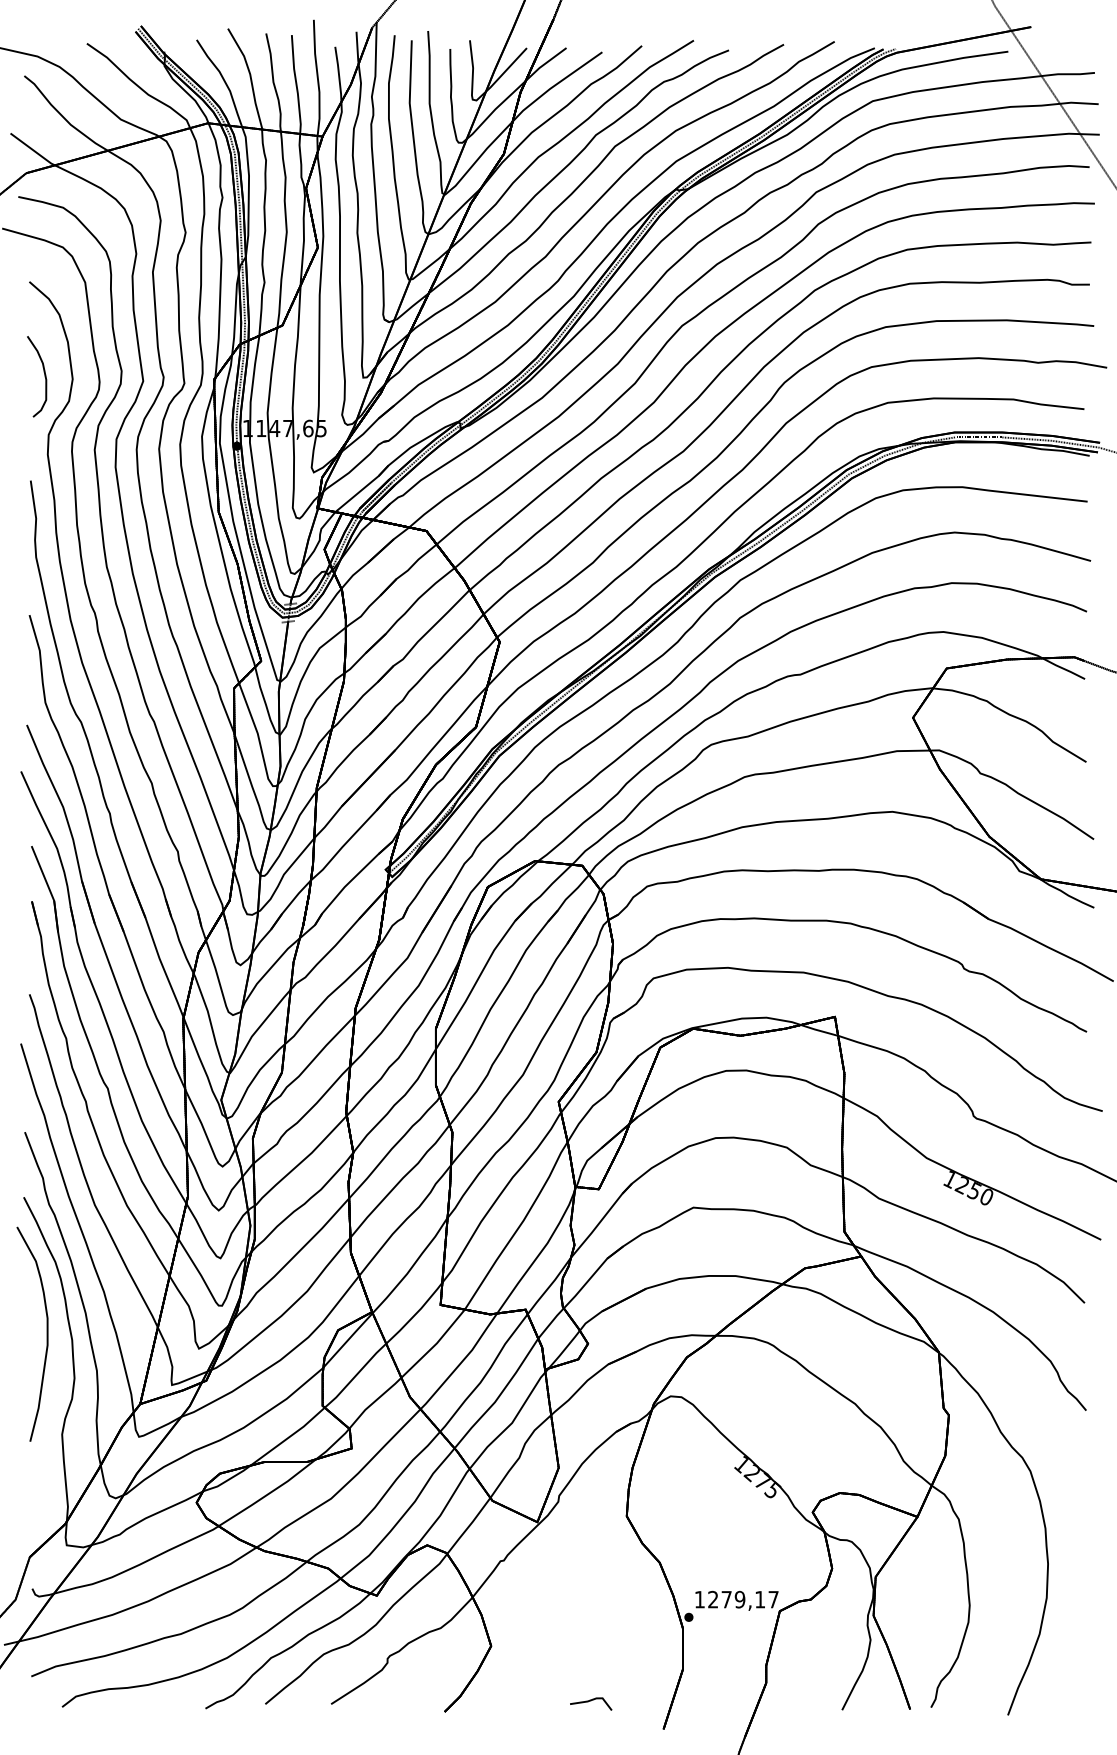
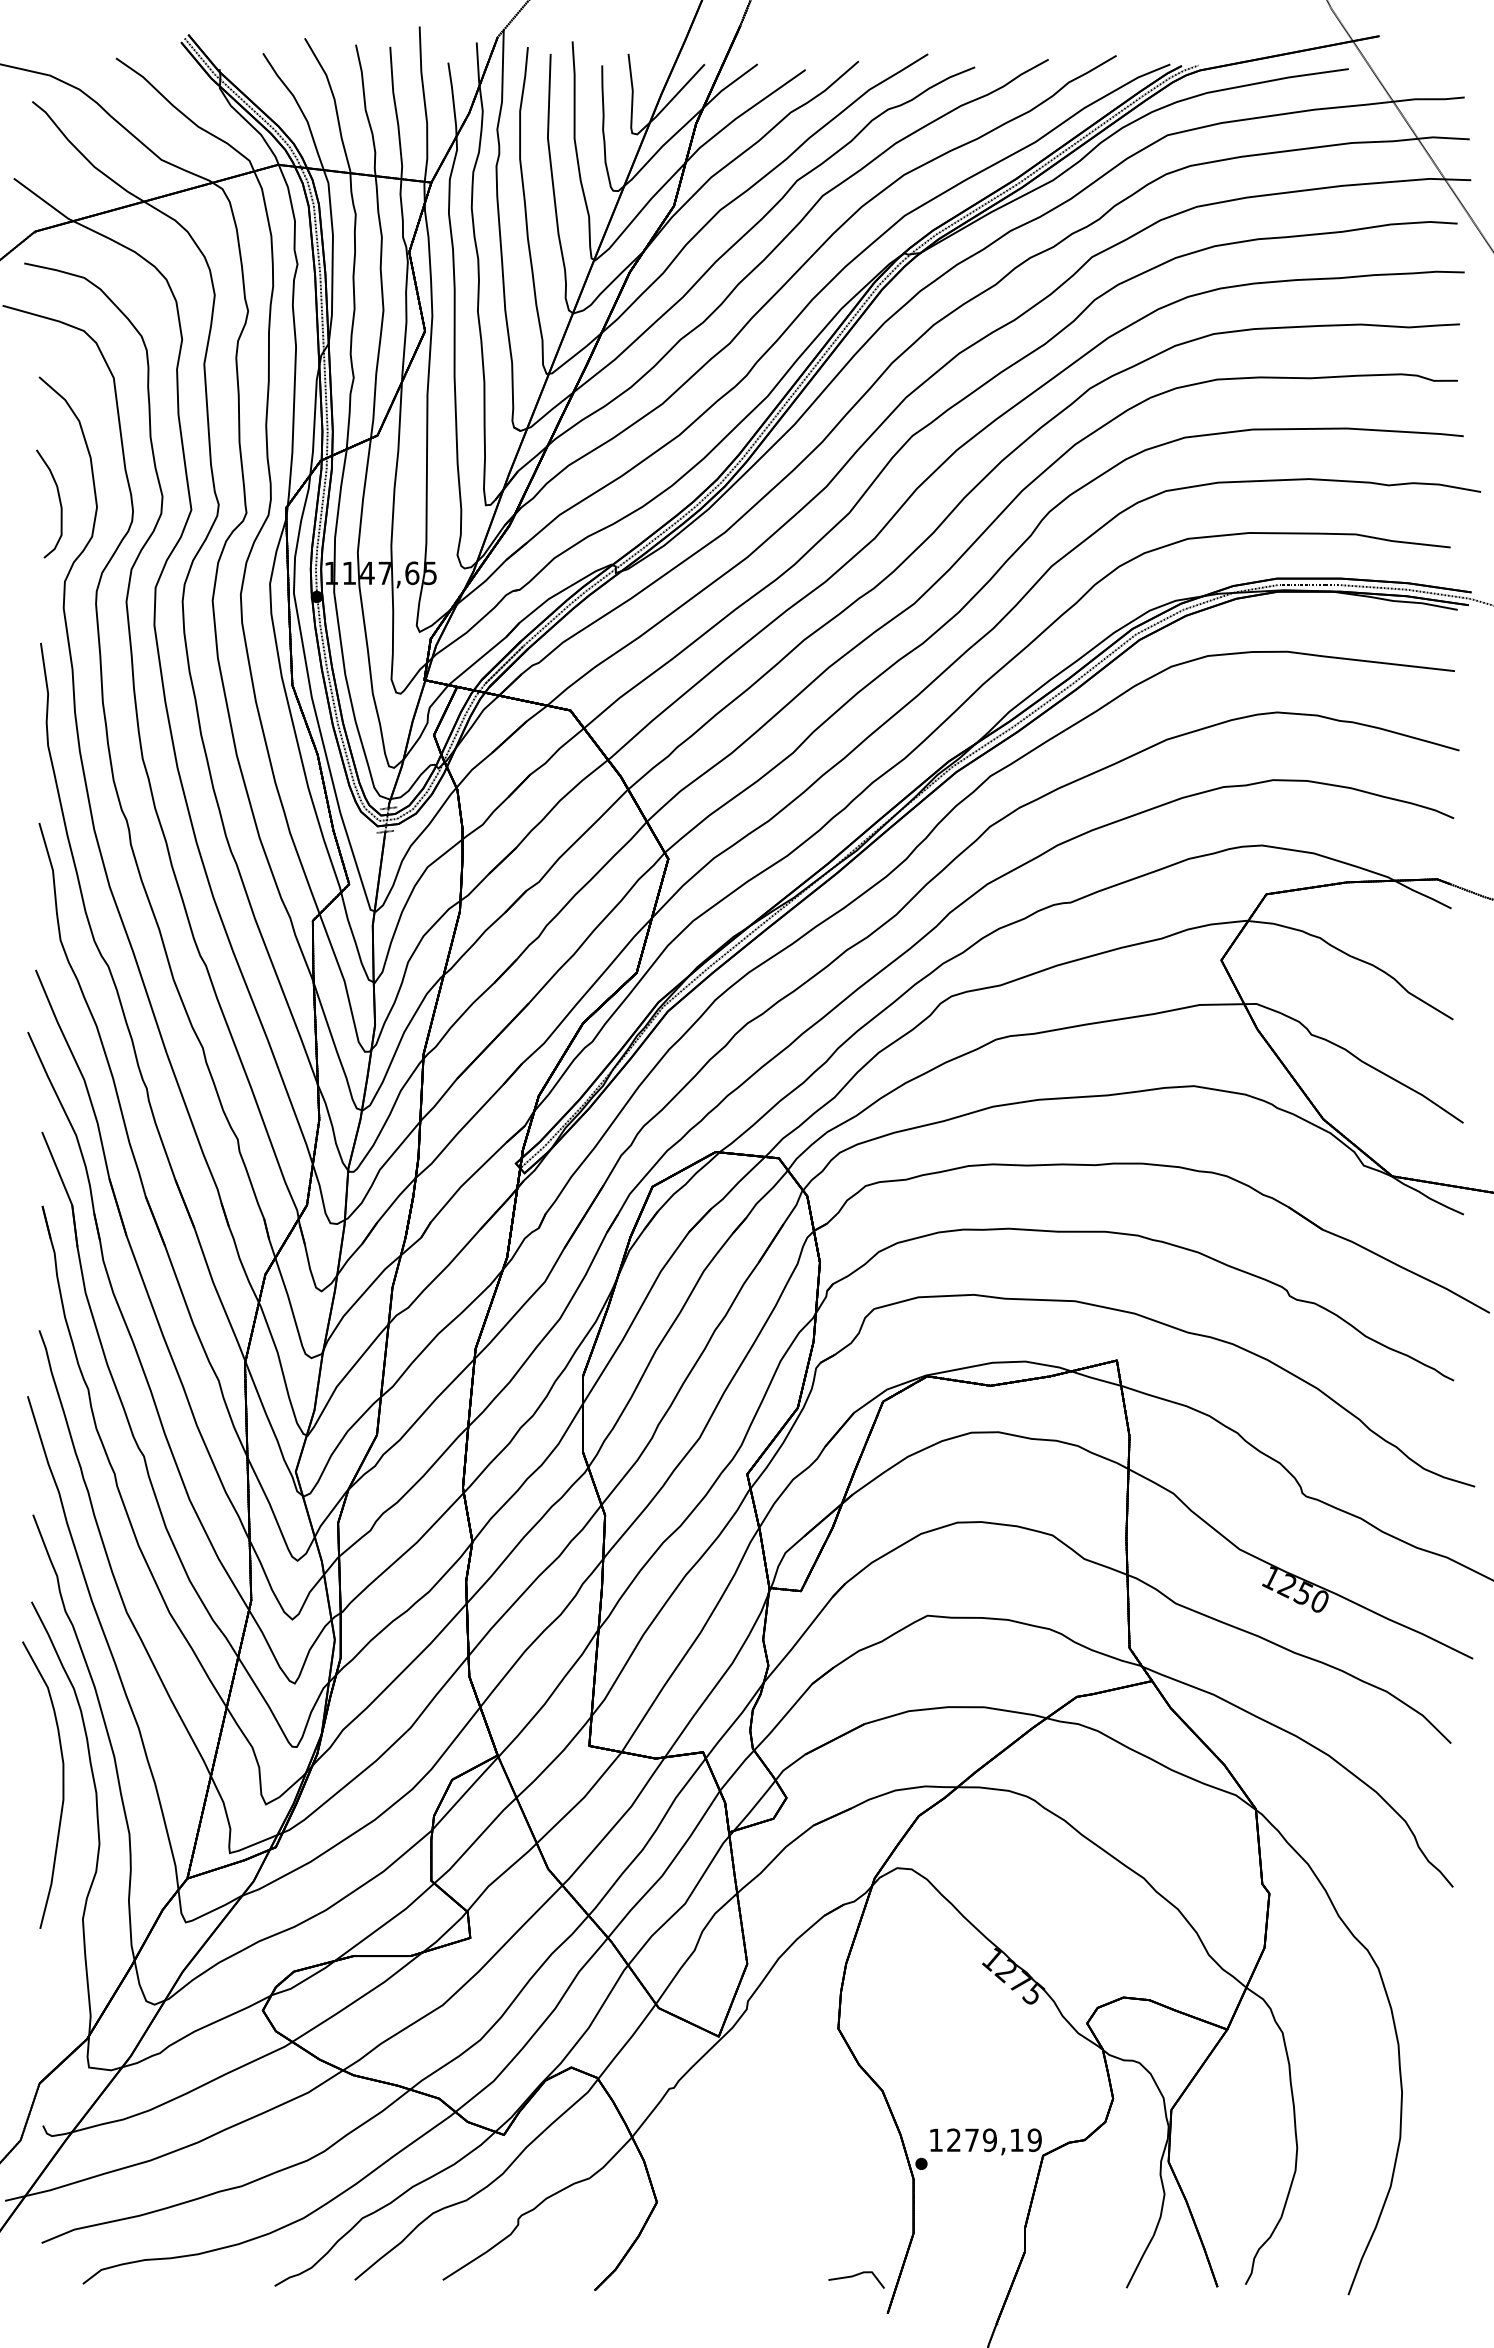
text: (773, 1599) -> (1034, 2140), 1279,17 -> 1279,19
part: (591, 1703) -> (856, 2279), moved

